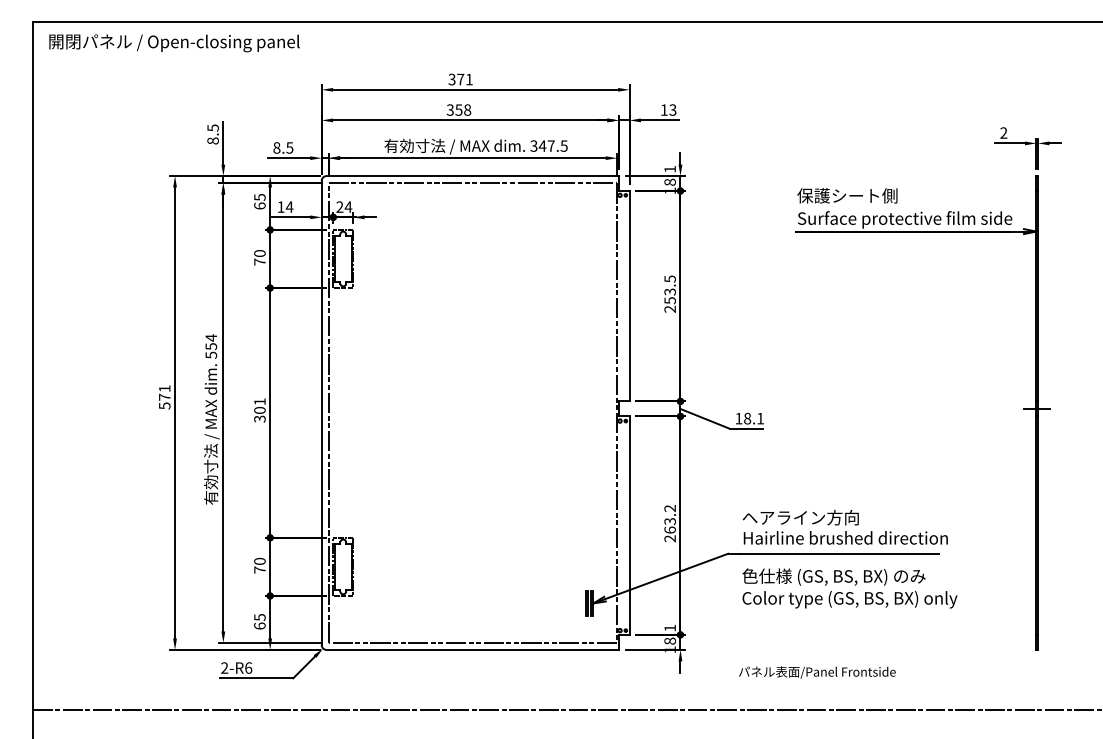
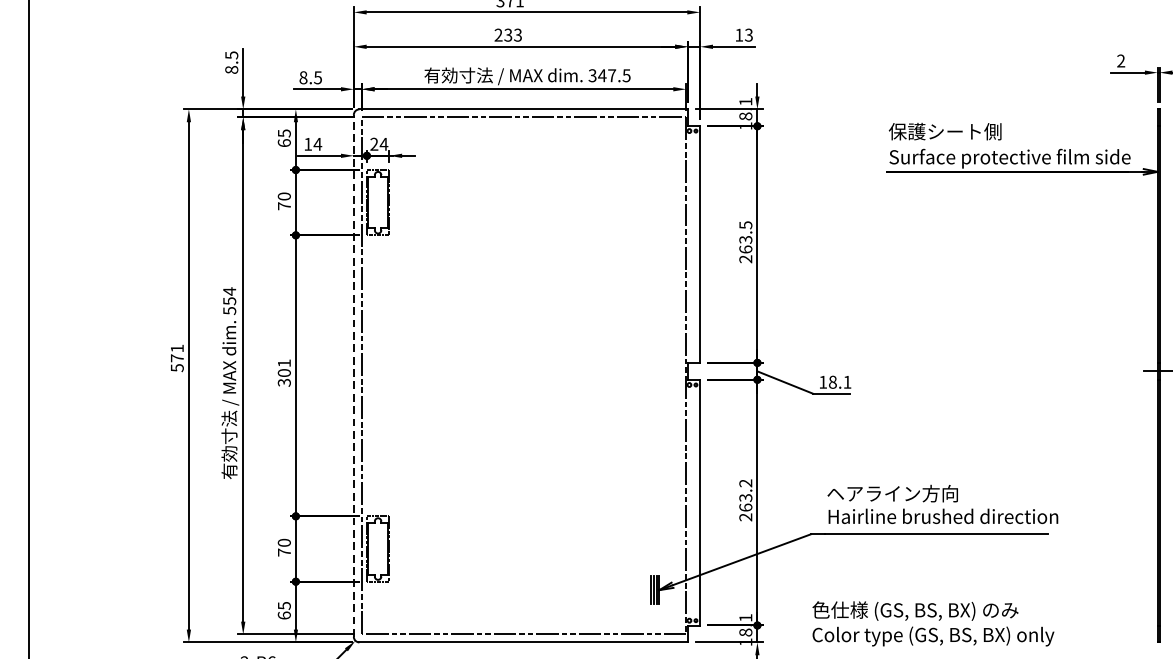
text: (458, 109) -> (507, 34), 358 -> 233
text: (669, 300) -> (745, 249), 253.5 -> 263.5
line: (321, 412) -> (353, 375), solid -> dashed
text: (849, 588) -> (932, 623), moved

